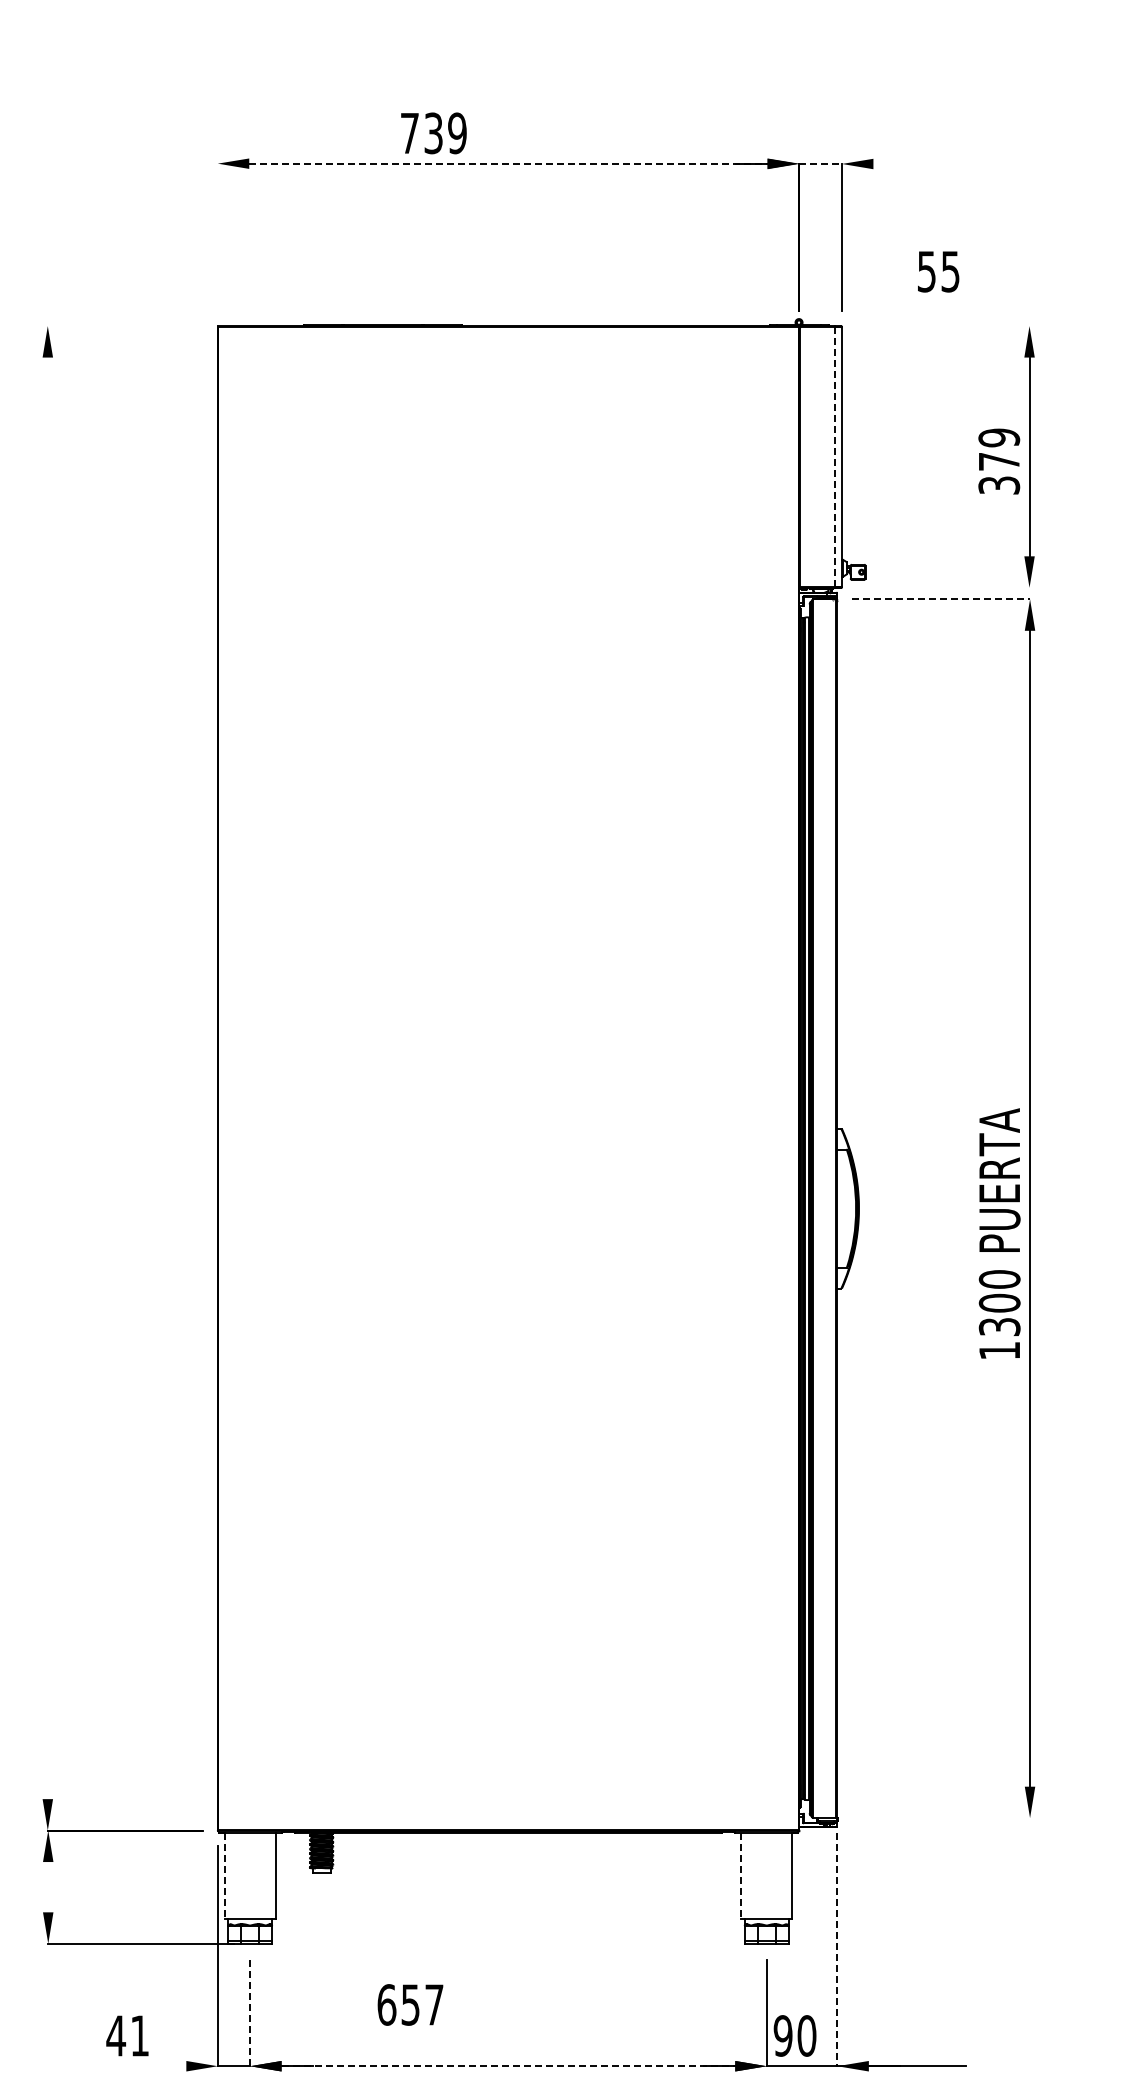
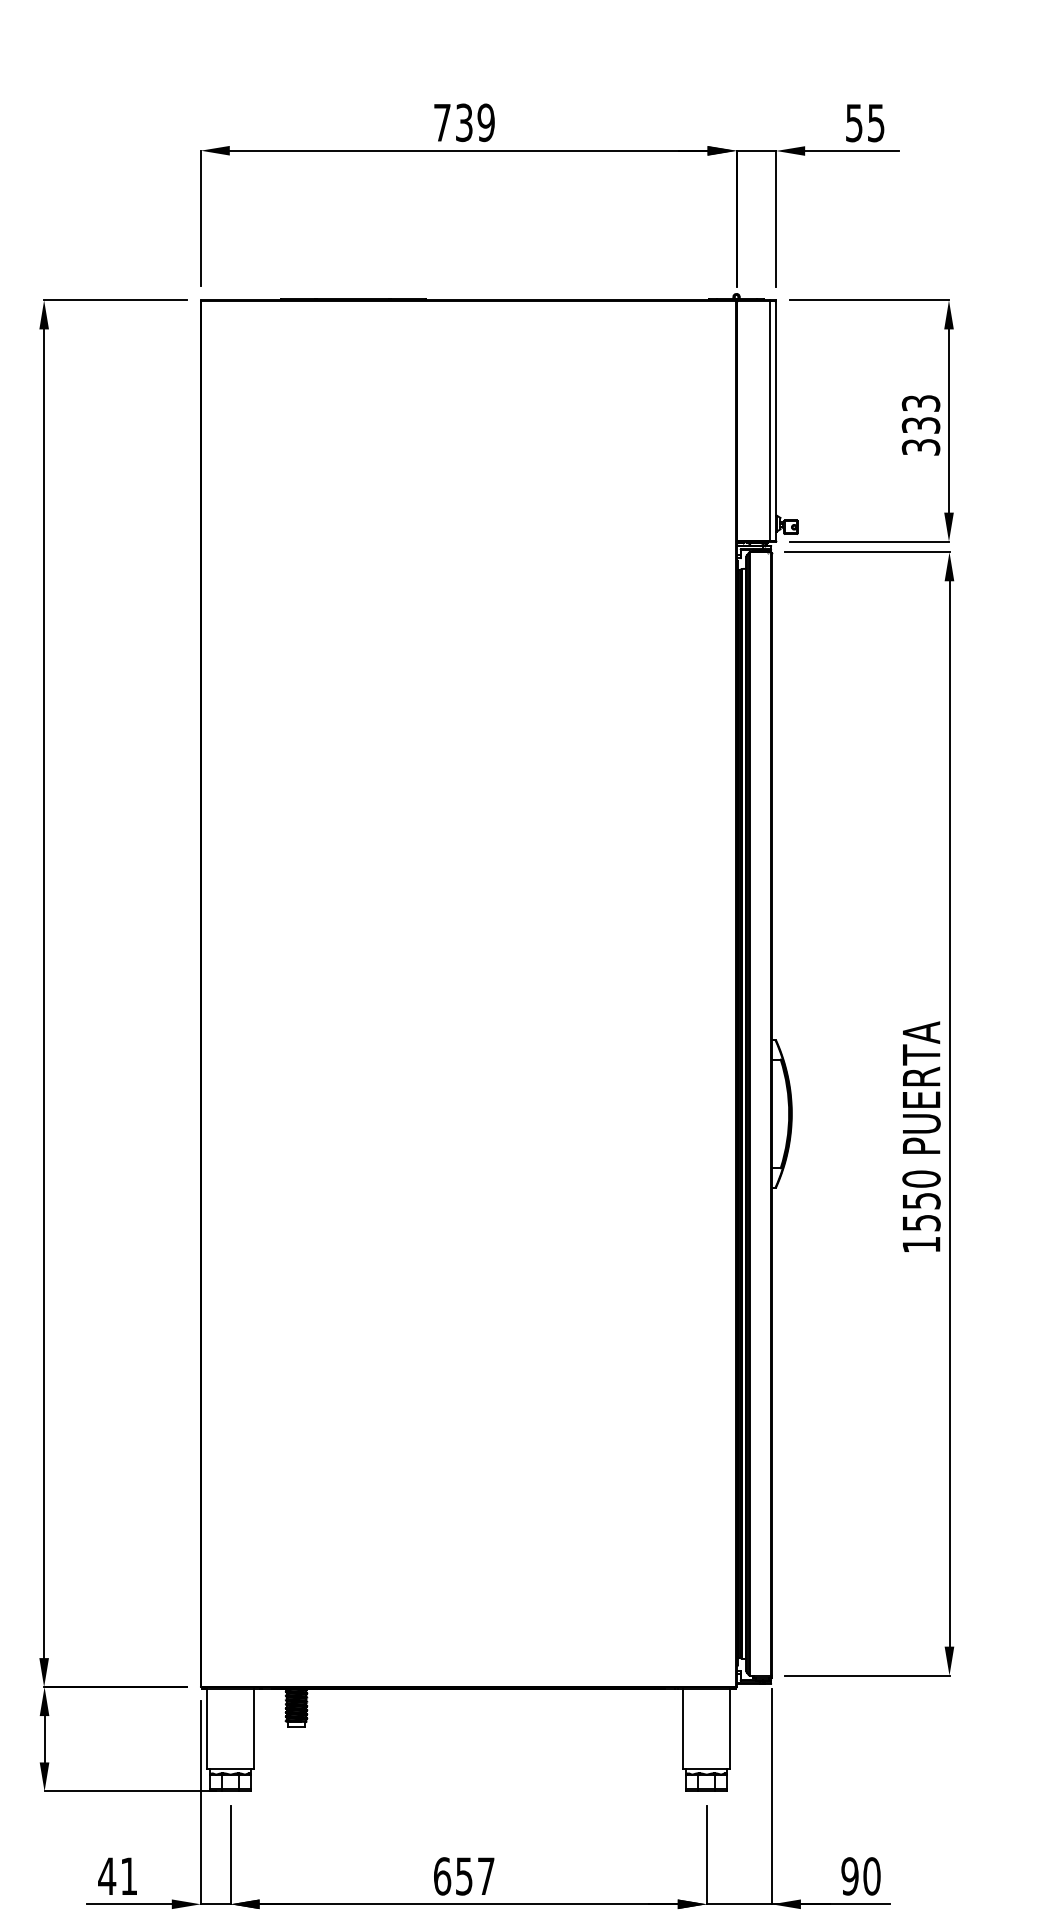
text: (433, 133) -> (464, 122), moved
line: (508, 163) -> (468, 150), dashed -> solid
line: (821, 163) -> (757, 150), dashed -> solid
line: (924, 163) -> (852, 150), added
line: (217, 236) -> (200, 217), added
text: (938, 271) -> (865, 122), moved
line: (124, 326) -> (114, 300), added
line: (943, 326) -> (869, 300), added
text: (999, 449) -> (921, 414), 379 -> 333
line: (835, 457) -> (770, 421), dashed -> solid
line: (943, 587) -> (869, 541), added
line: (941, 599) -> (867, 552), dashed -> solid
line: (47, 1078) -> (43, 993), added
text: (999, 1314) -> (921, 1211), 1300 -> 1550
line: (940, 1818) -> (866, 1675), added
line: (224, 1876) -> (207, 1729), dashed -> solid
line: (741, 1876) -> (683, 1729), dashed -> solid
line: (48, 1887) -> (44, 1739), added
line: (837, 1949) -> (772, 1796), dashed -> solid
text: (410, 2004) -> (464, 1875), moved
line: (250, 2013) -> (230, 1855), dashed -> solid
text: (794, 2035) -> (860, 1875), moved
line: (140, 2066) -> (129, 1904), added
line: (508, 2066) -> (468, 1904), dashed -> solid

